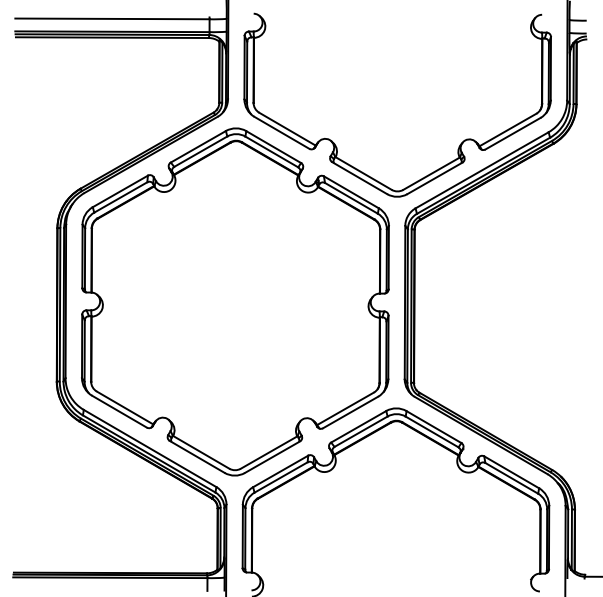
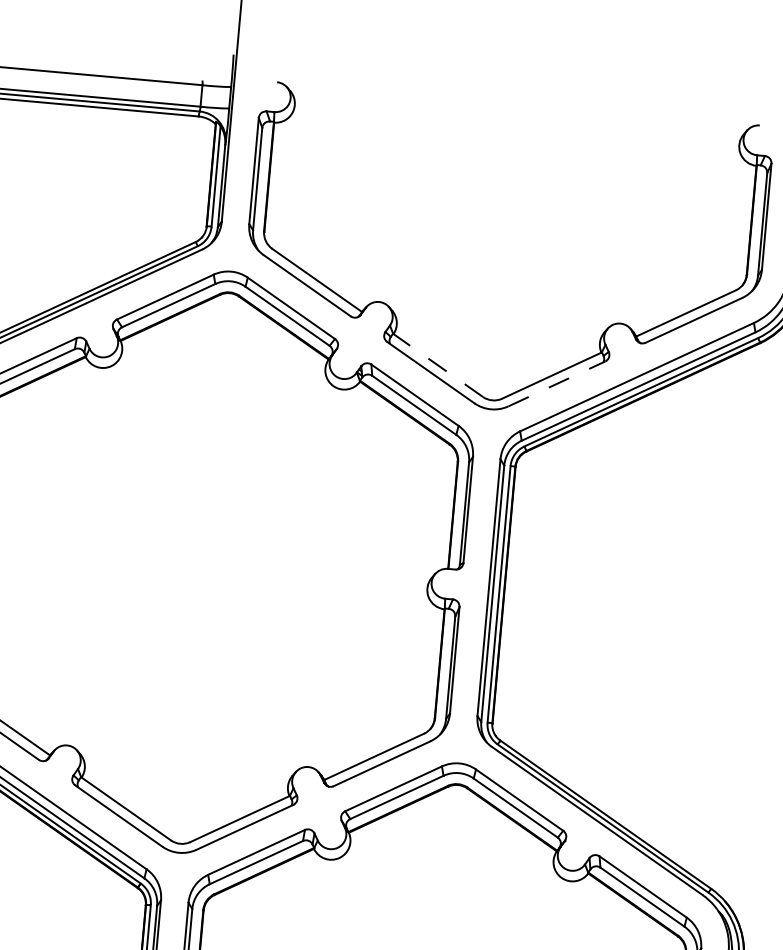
line: (363, 173) -> (437, 365), solid -> dashed
line: (434, 178) -> (556, 384), solid -> dashed

